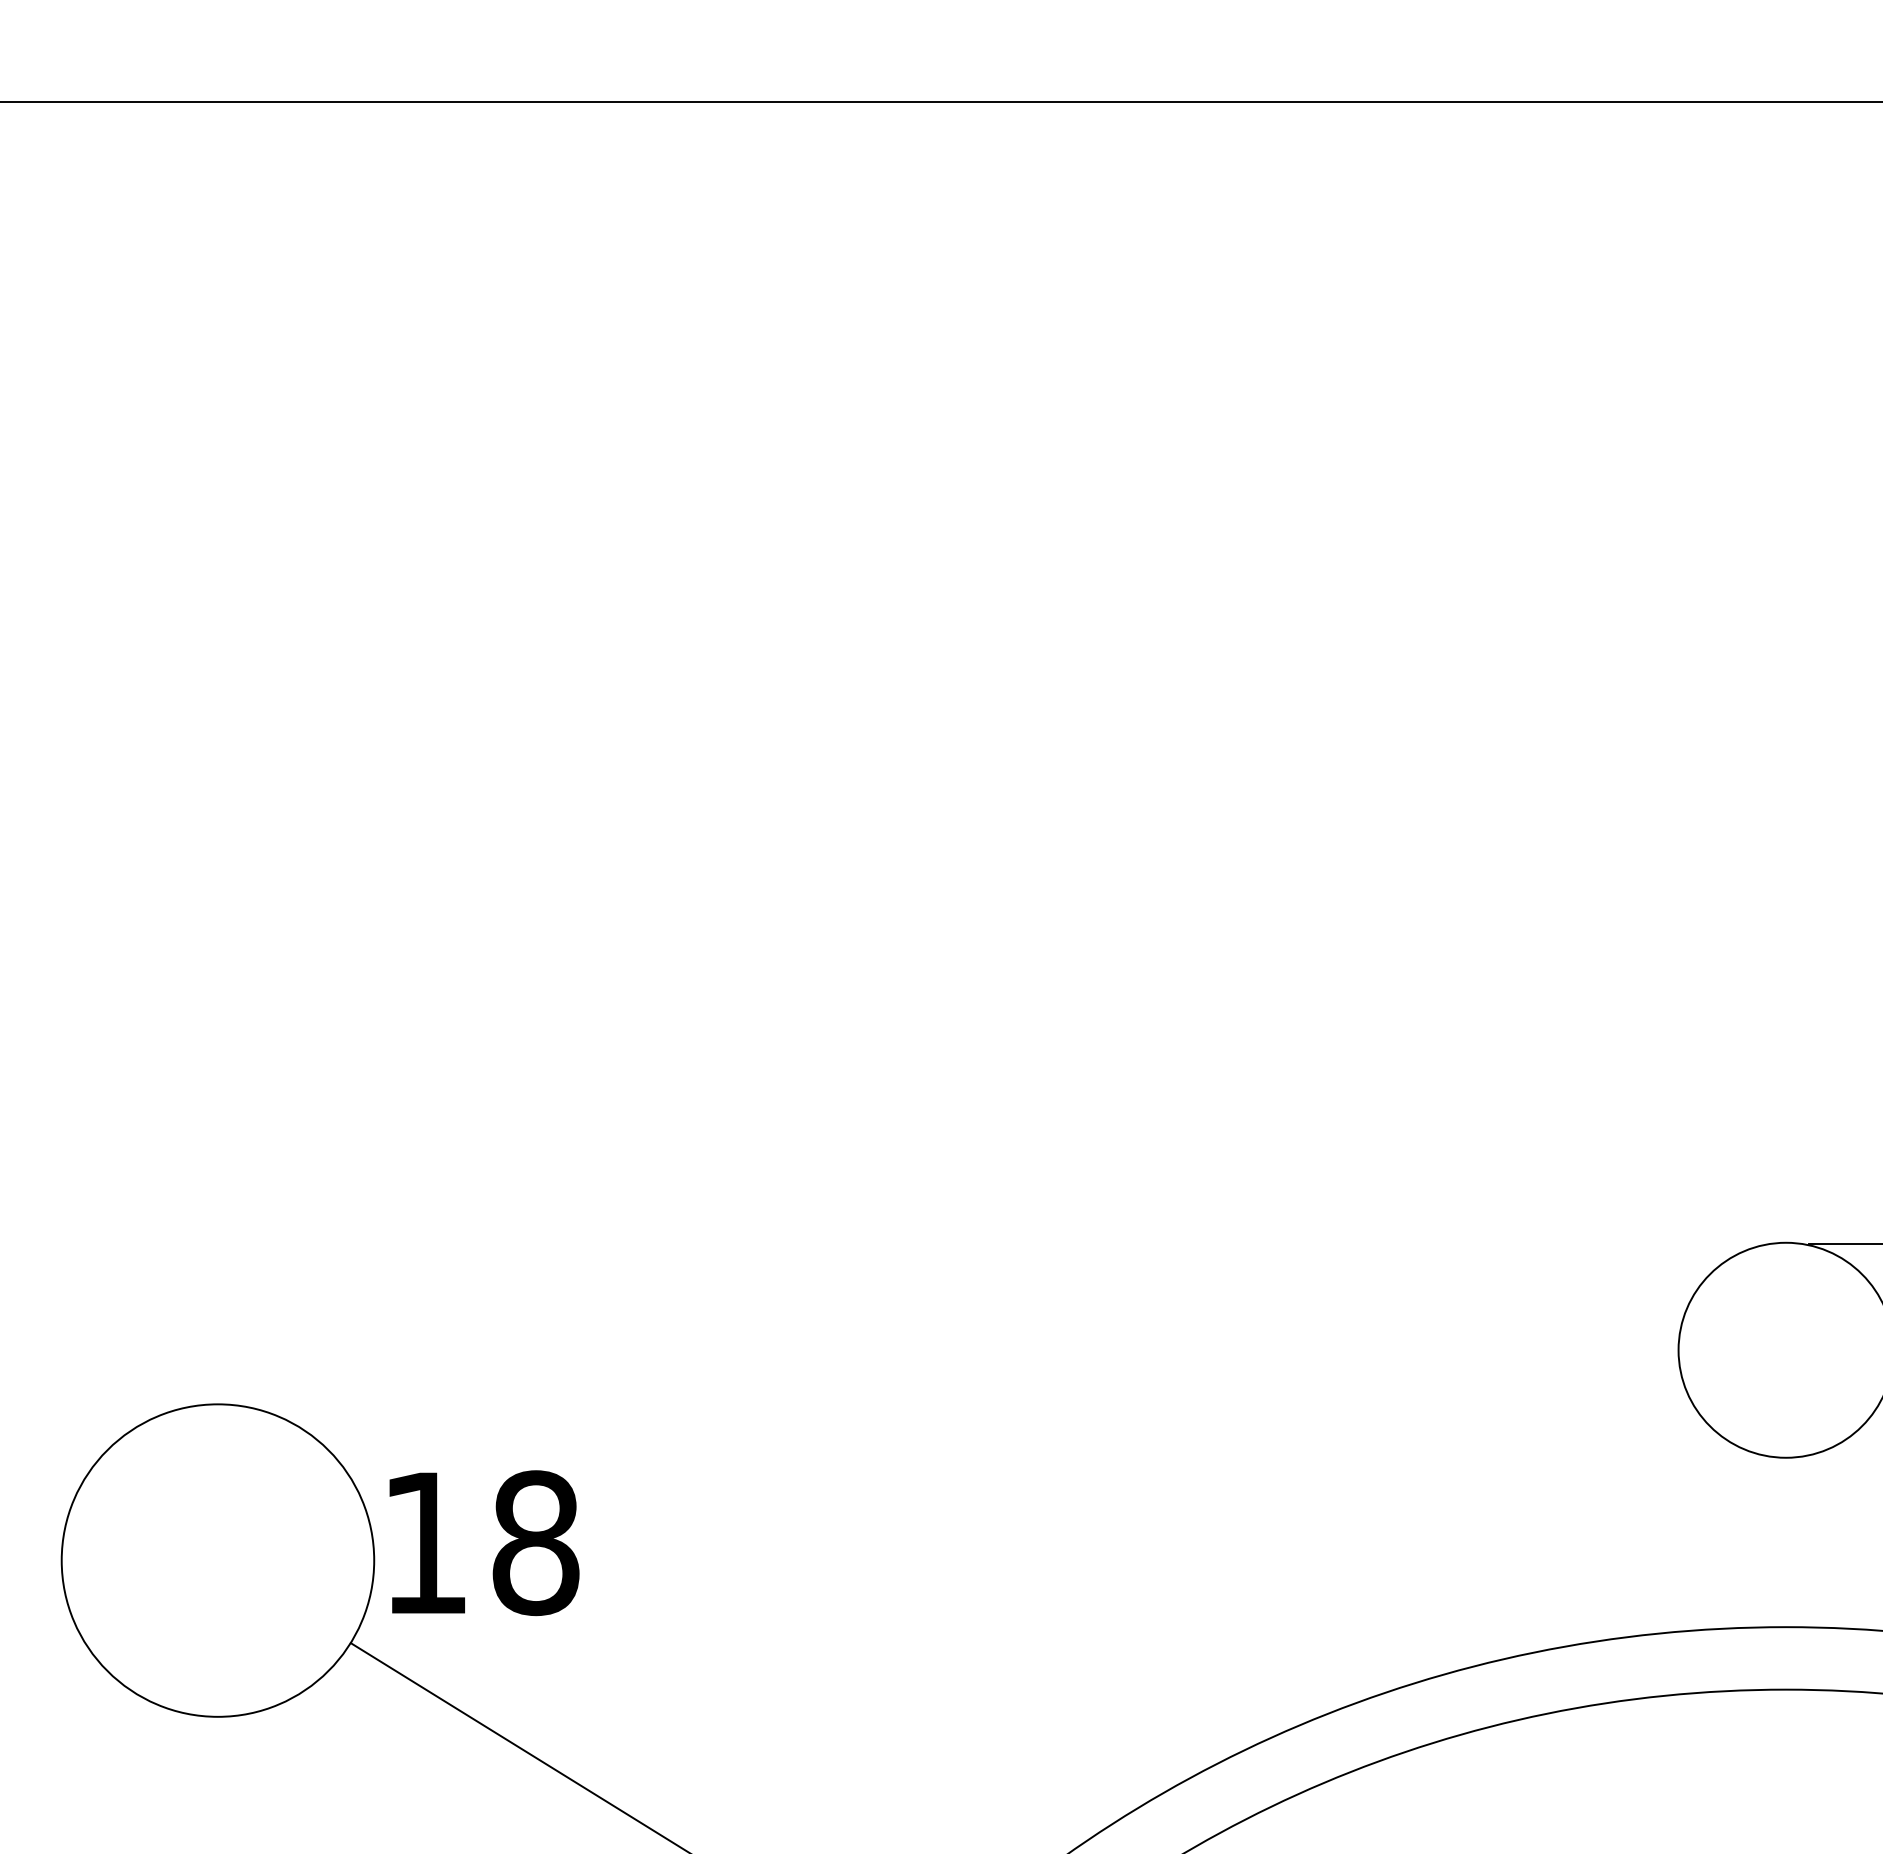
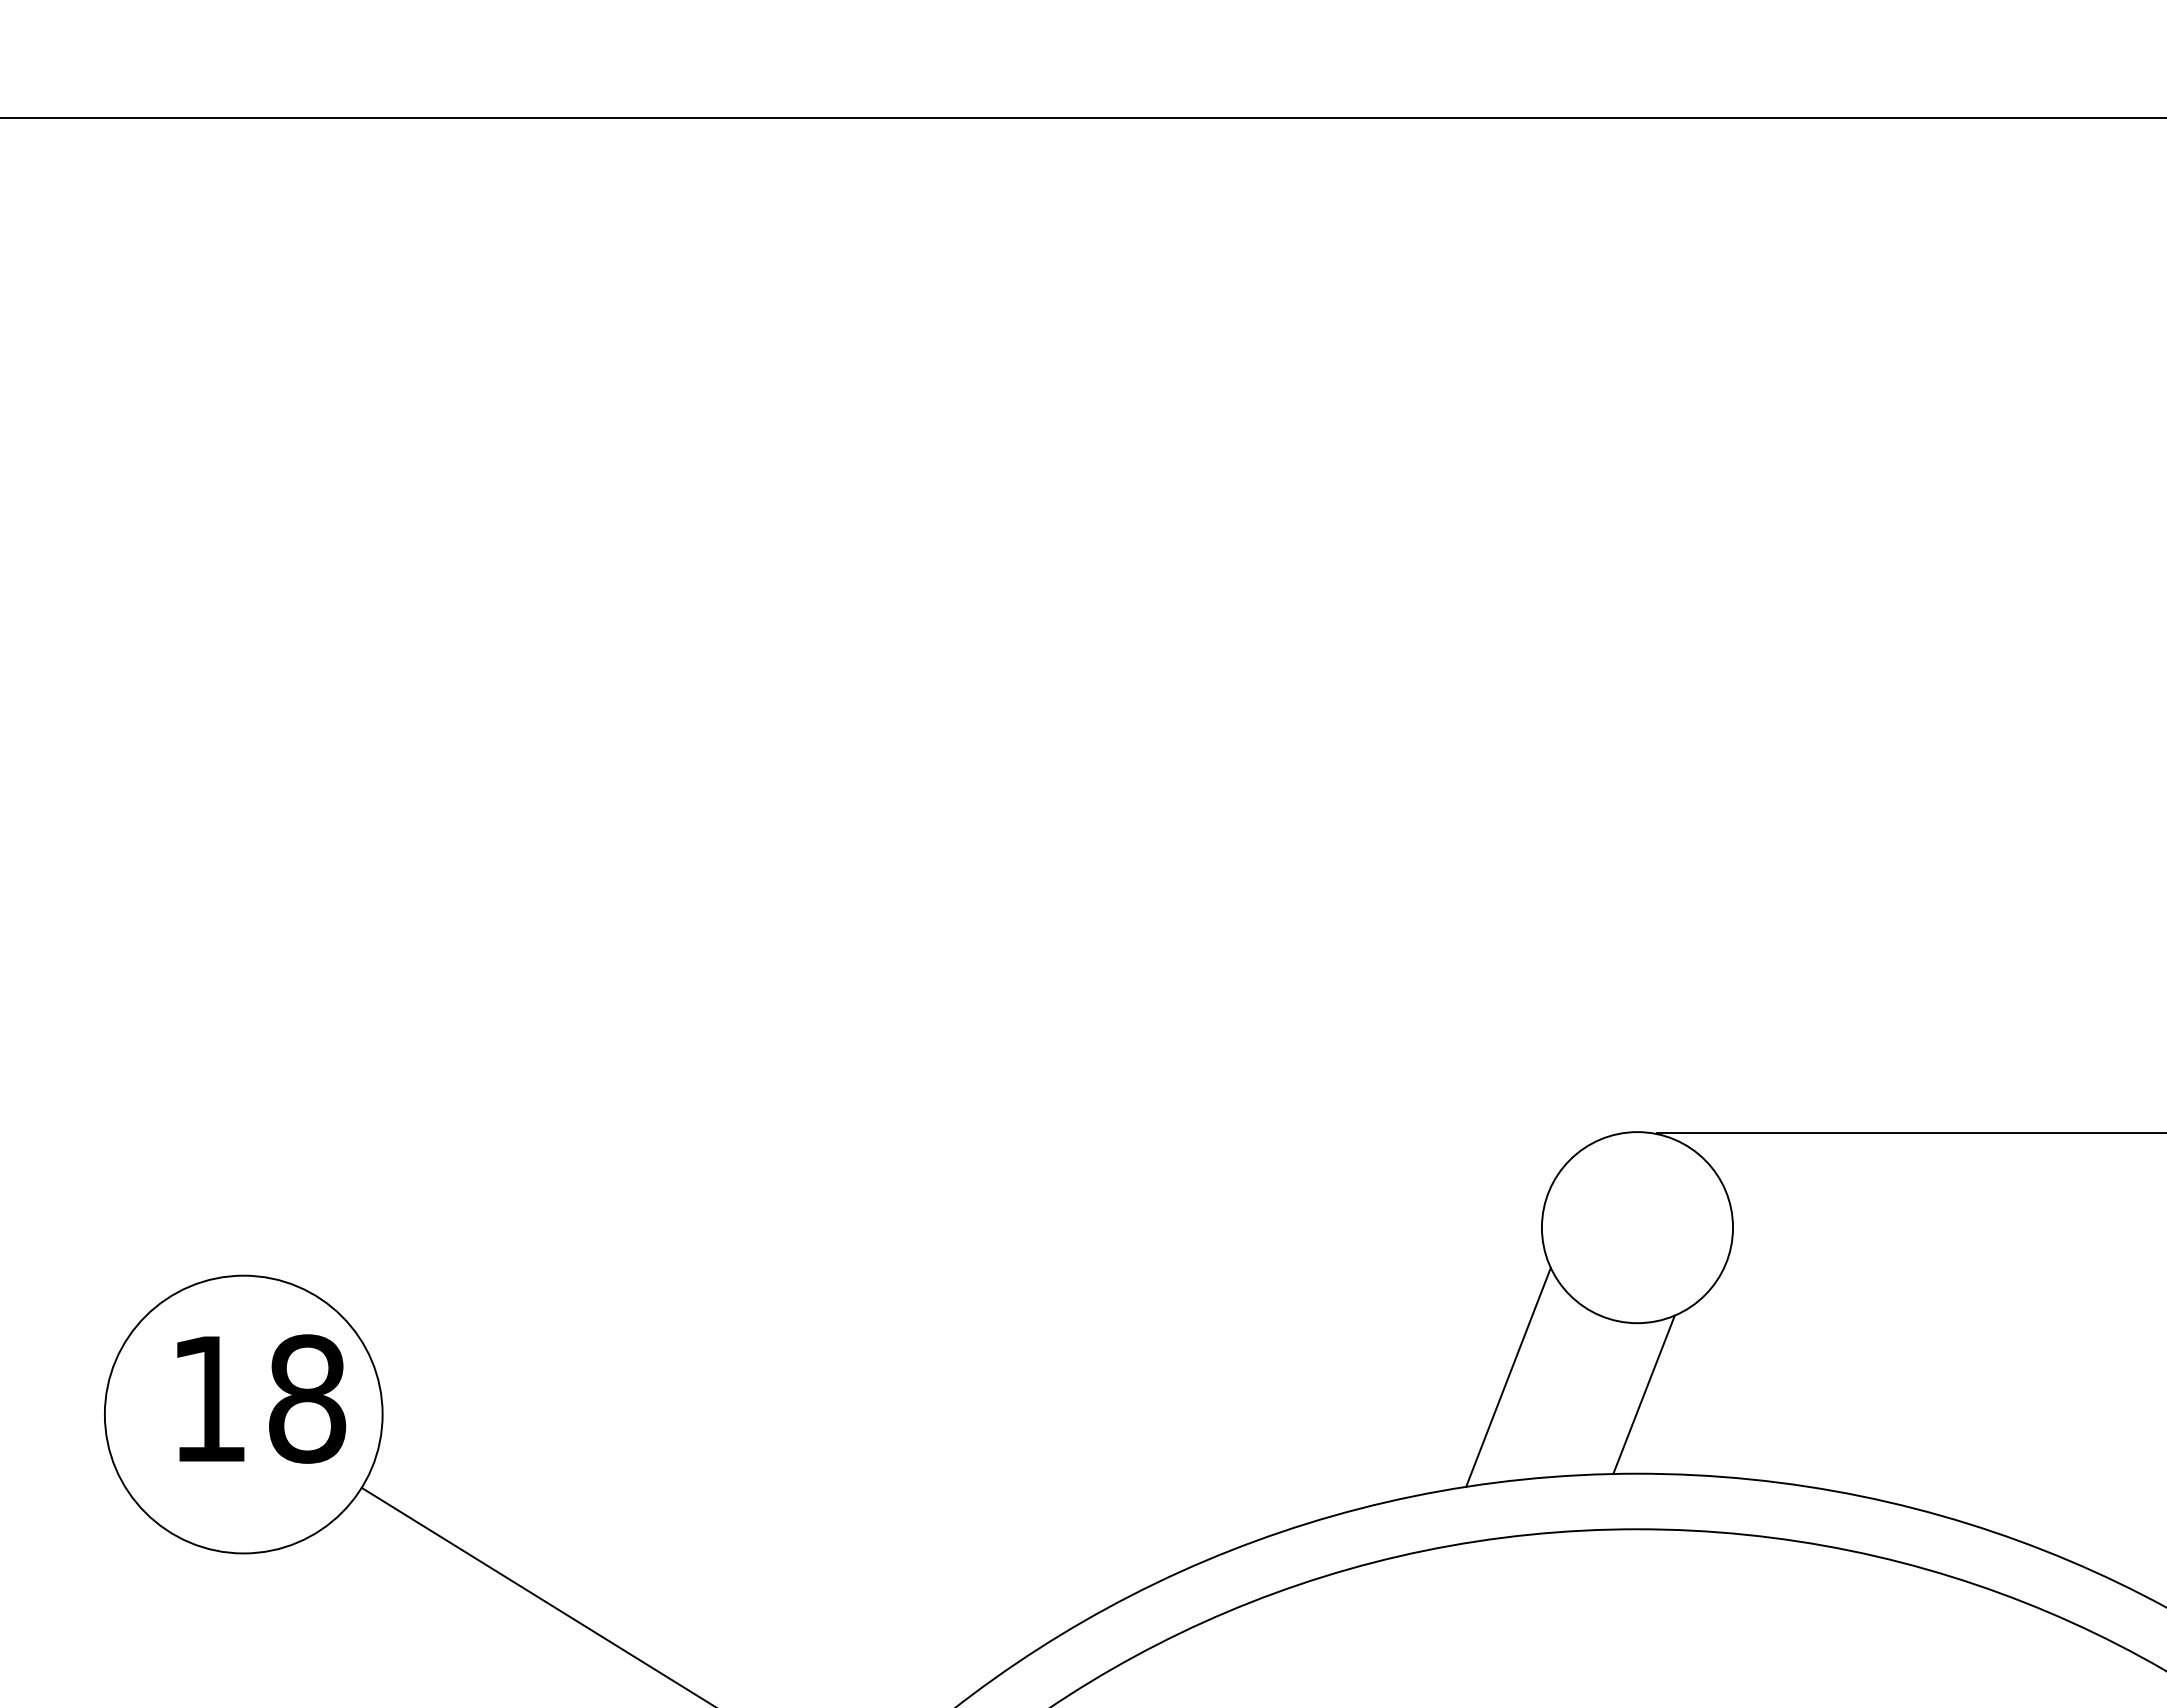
line: (1640, 1518) -> (1508, 1377), added
line: (1792, 1538) -> (1643, 1394), added
text: (484, 1542) -> (261, 1398), moved

